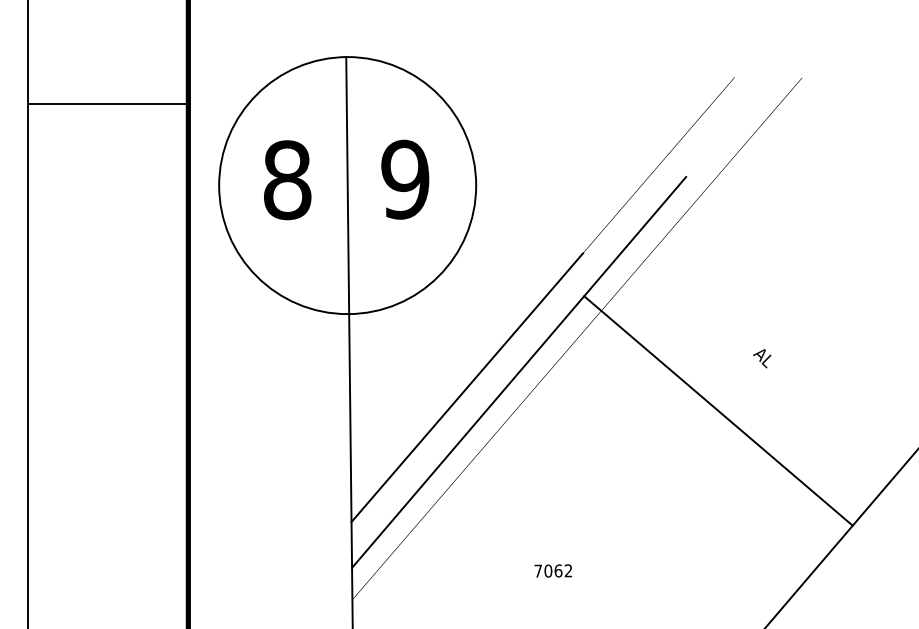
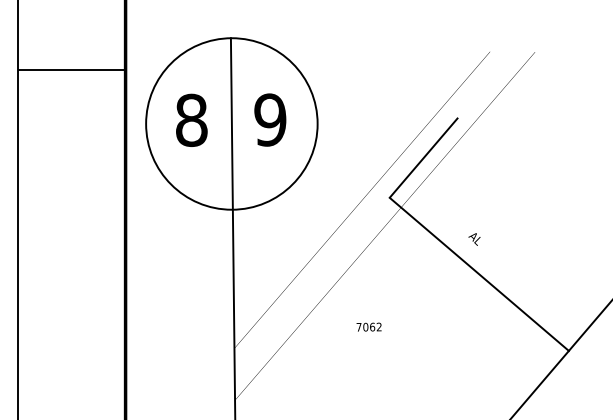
text: (762, 358) -> (474, 239), moved
line: (466, 387) -> (311, 258), removed
line: (466, 432) -> (311, 288), removed
text: (552, 570) -> (368, 326), moved

